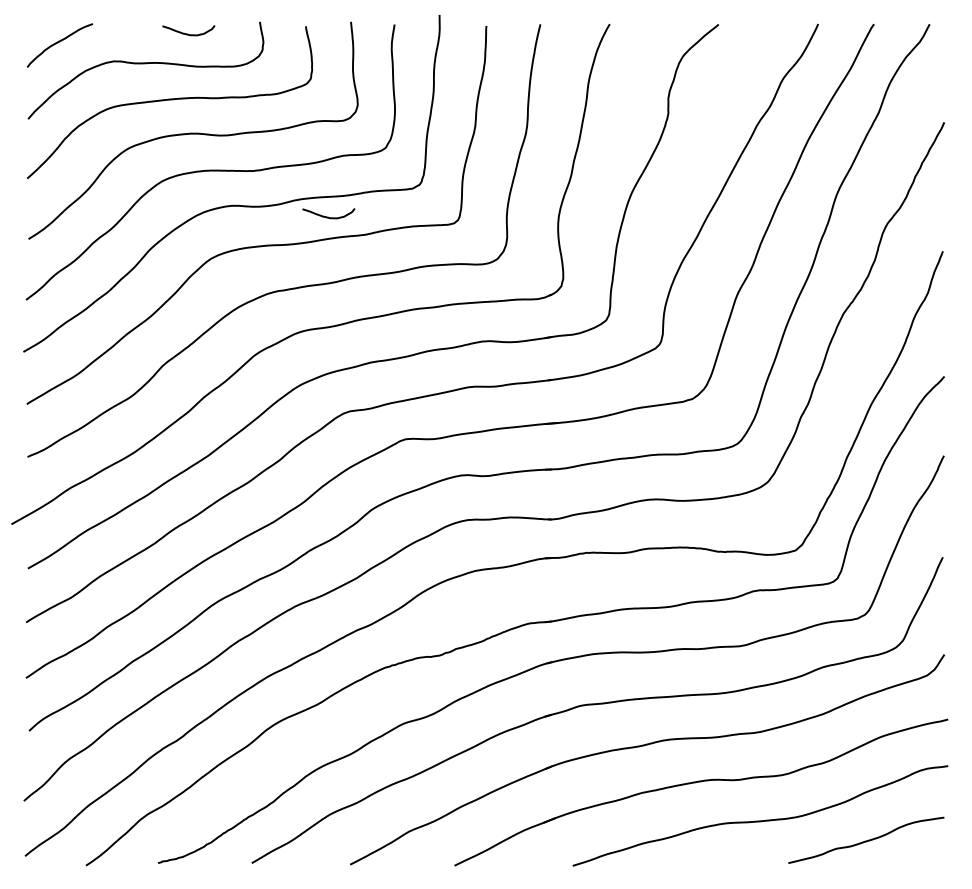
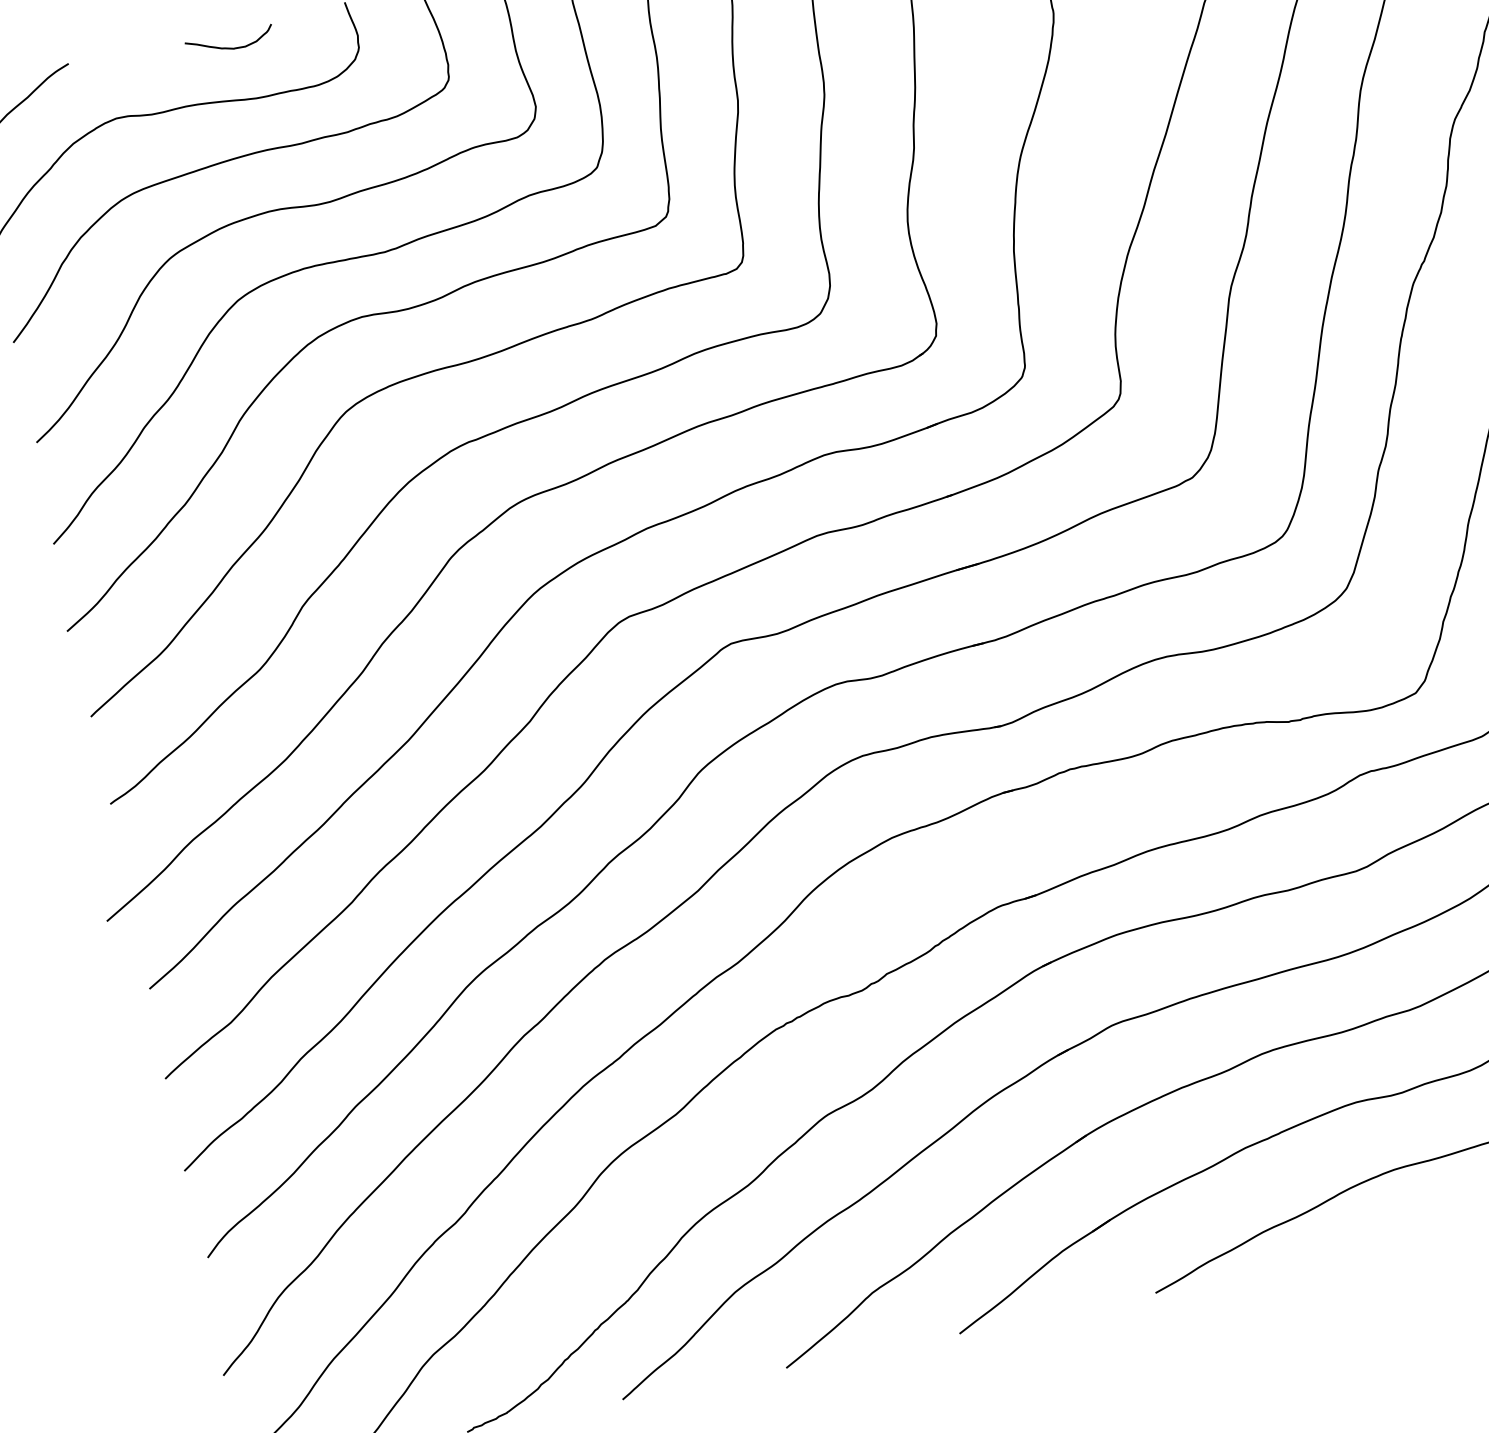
curve: (328, 216) -> (525, 301), removed

